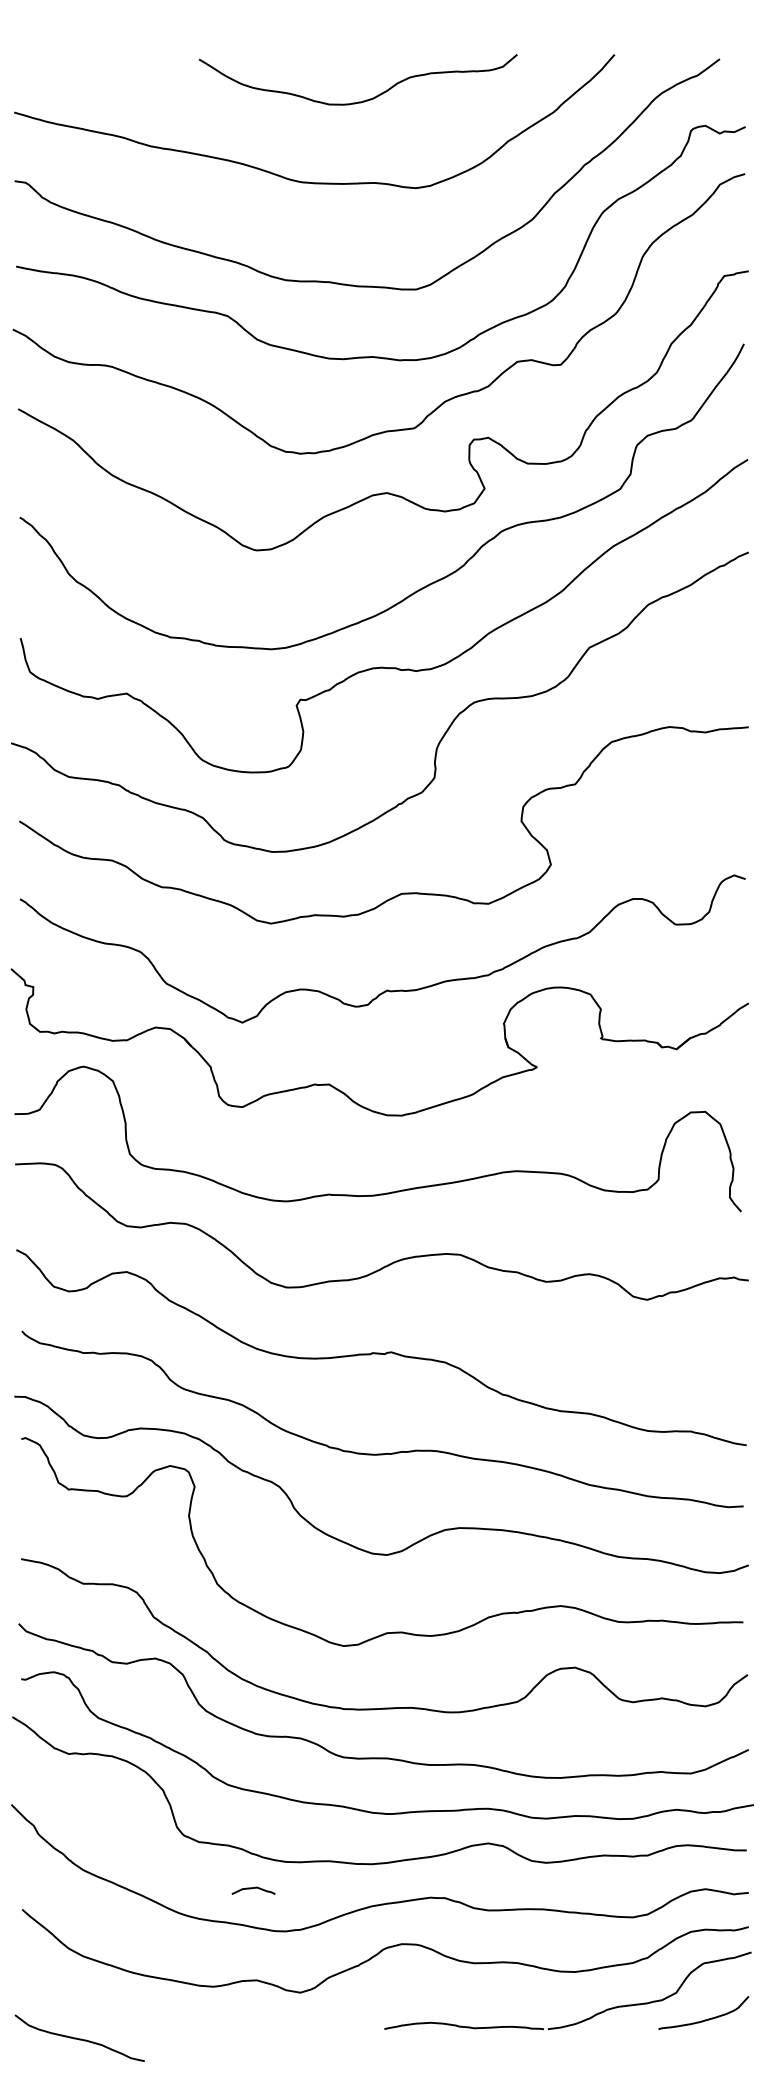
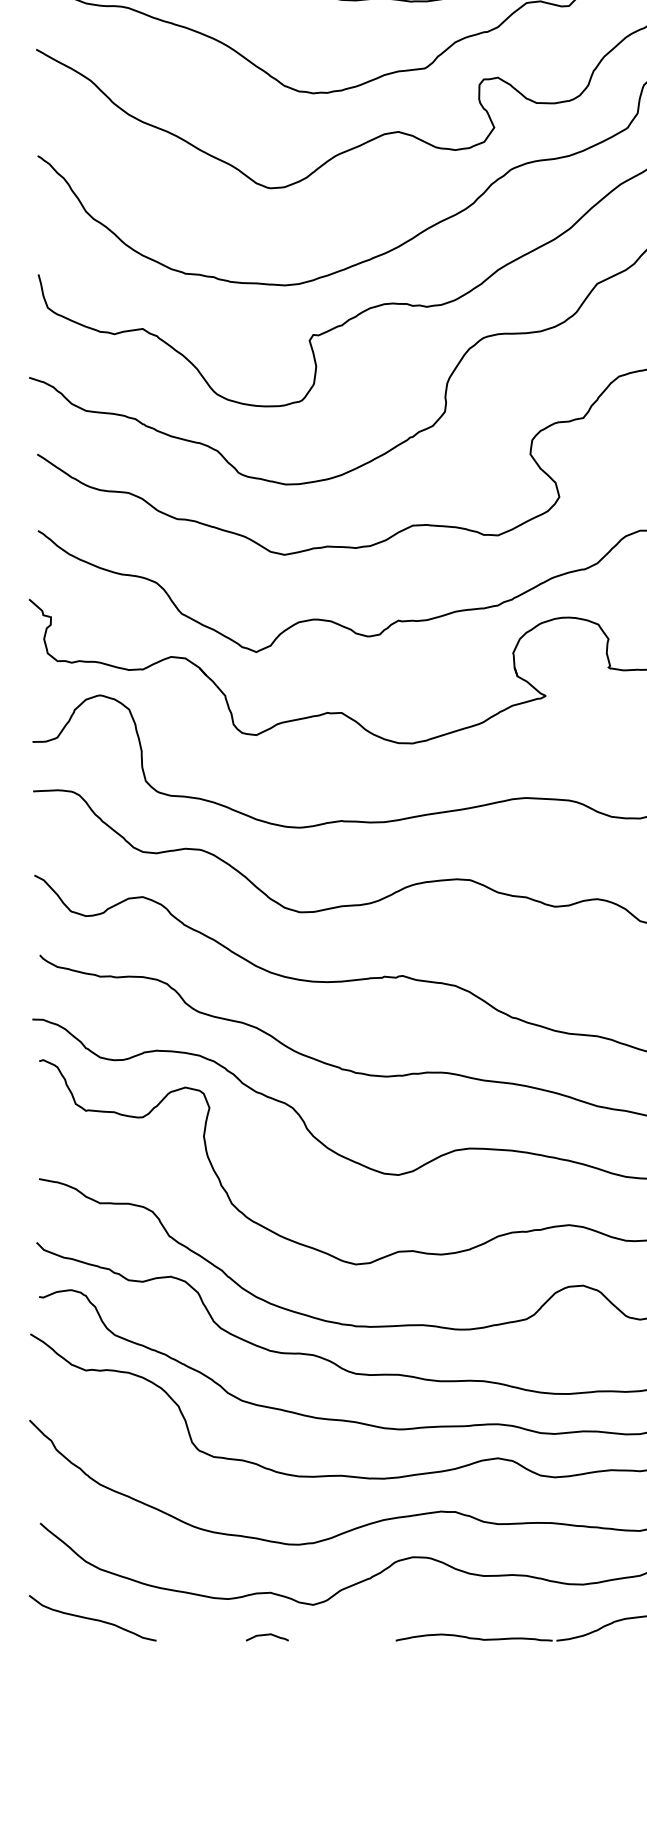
curve: (253, 1888) -> (267, 1635), moved
curve: (79, 2038) -> (92, 1618), moved

